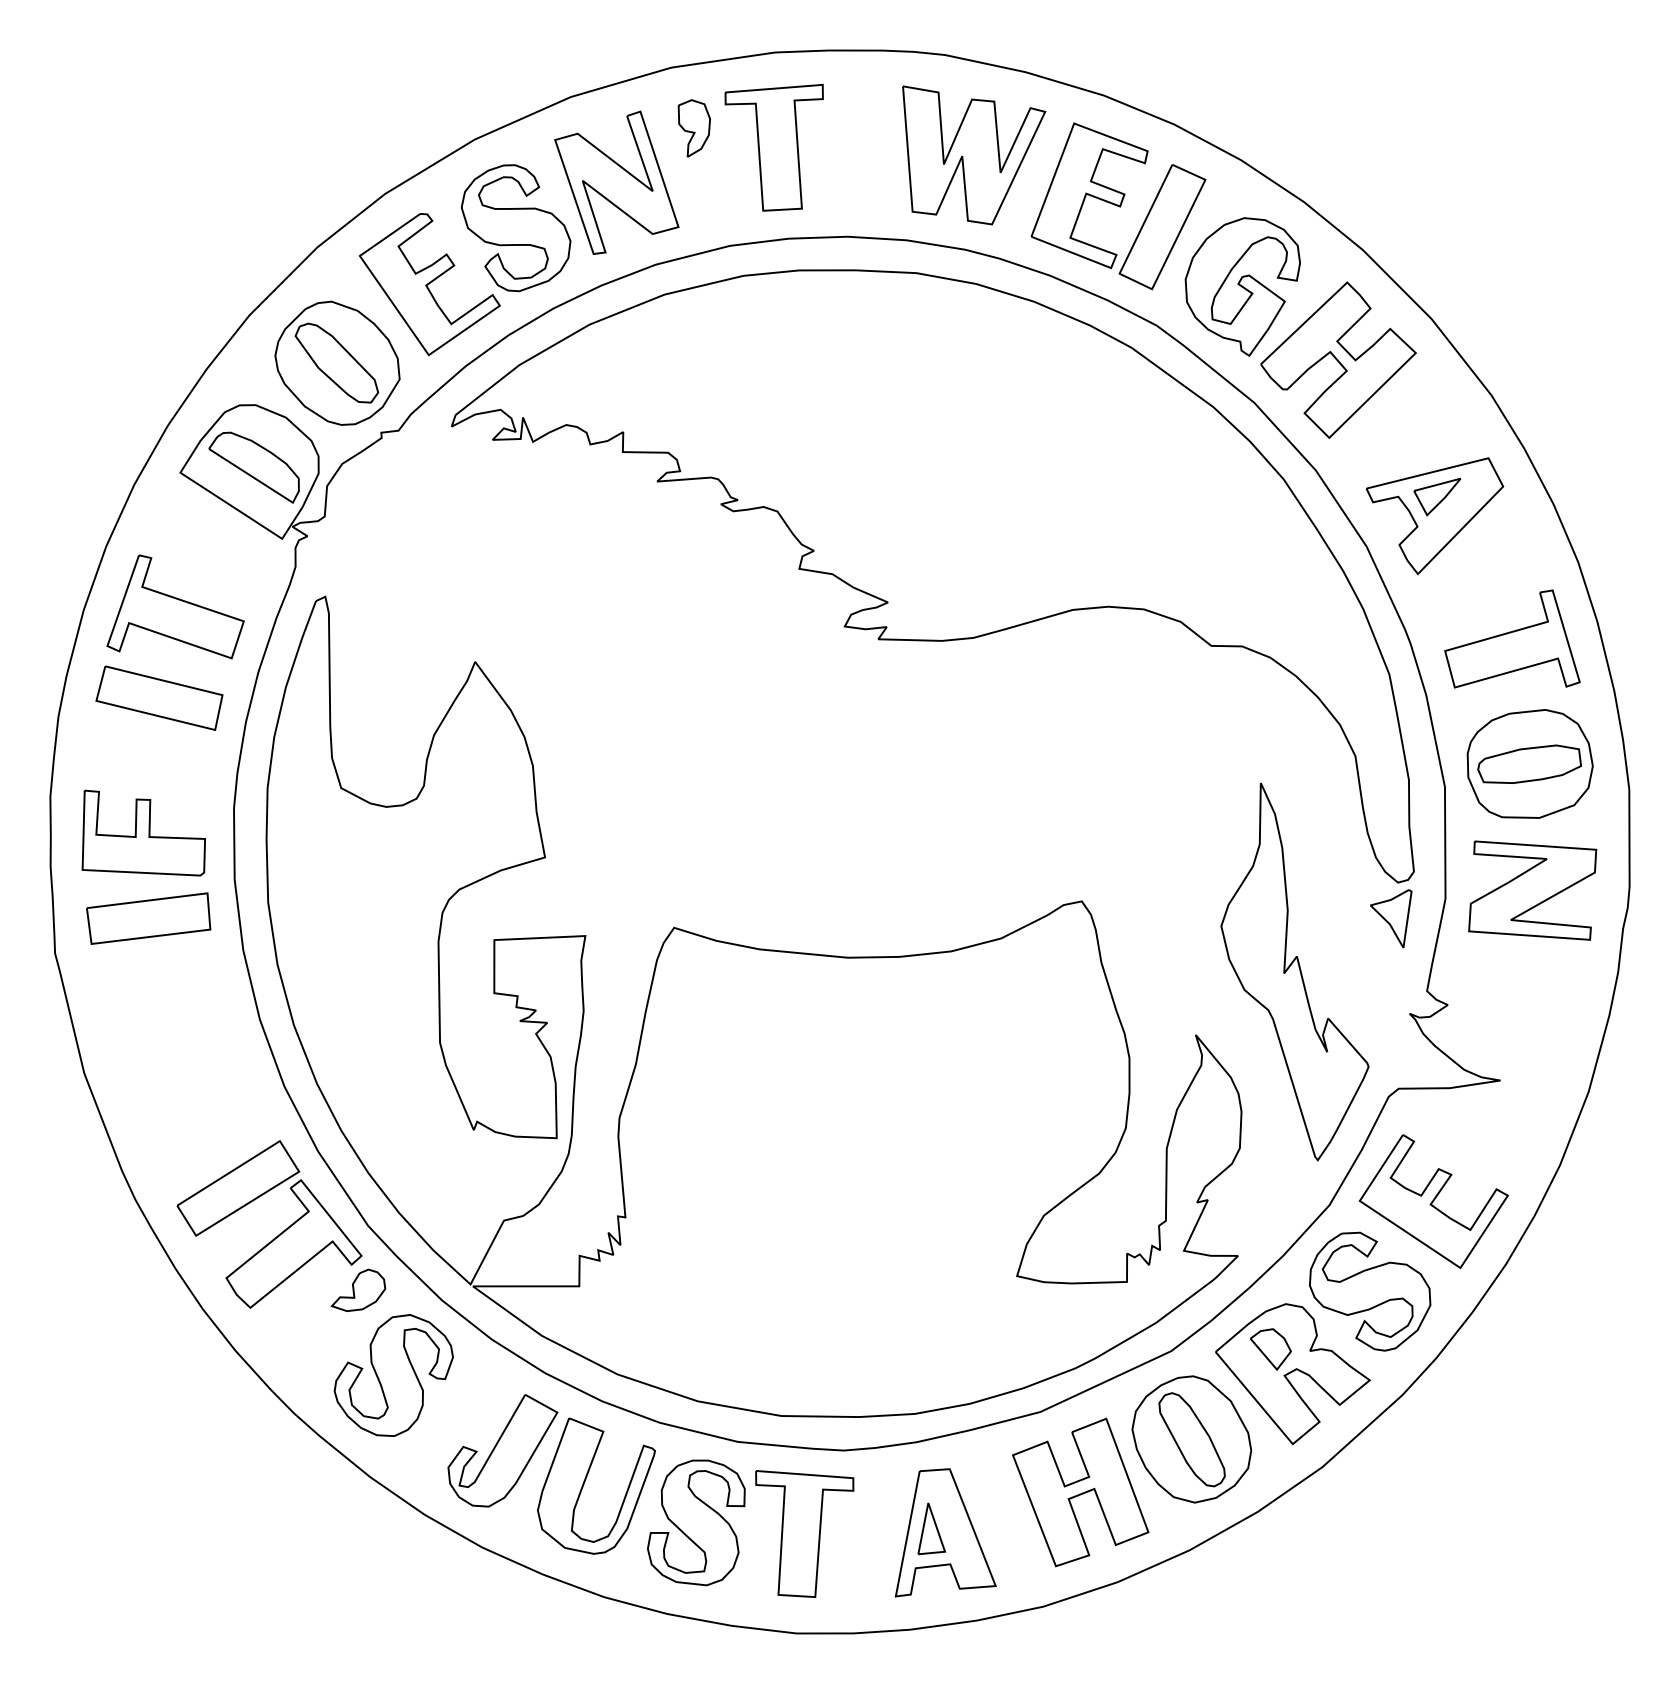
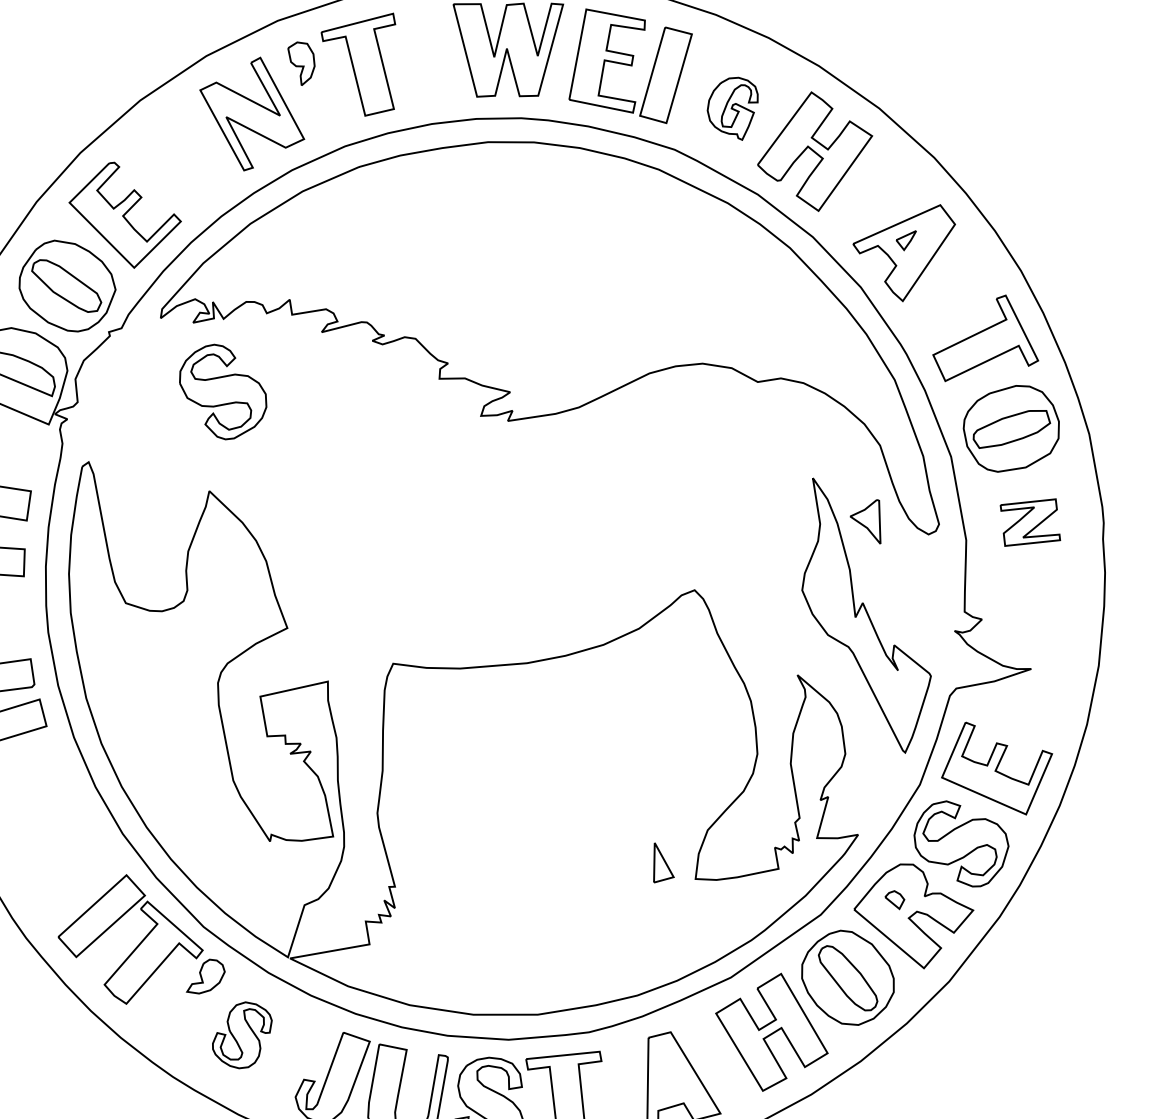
part: (515, 228) -> (222, 392), moved
part: (1242, 286) -> (733, 109), size x0.6
part: (1437, 497) -> (907, 241), size x0.6
part: (1532, 890) -> (1030, 522), size x0.6
part: (1391, 918) -> (867, 523), moved
part: (1270, 1349) -> (894, 900), size x0.6
part: (393, 1375) -> (242, 1035), size x0.7
part: (931, 1528) -> (660, 861), moved

